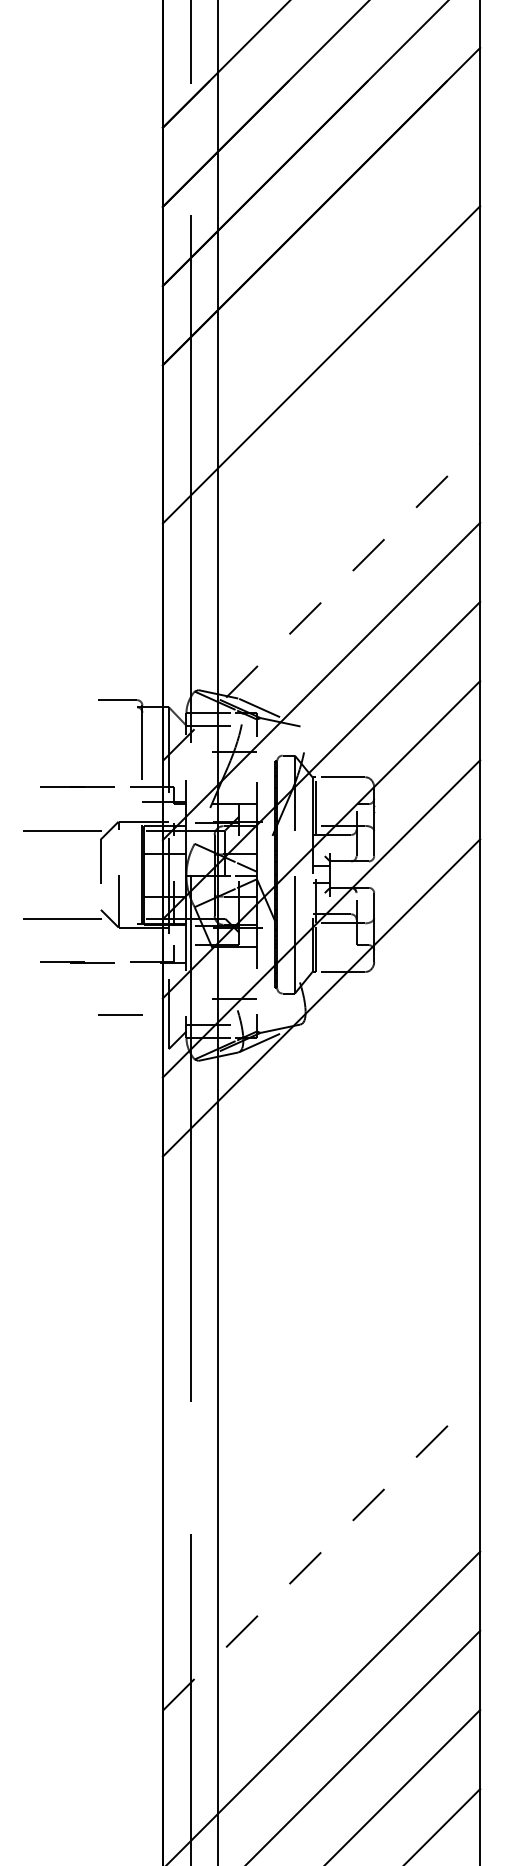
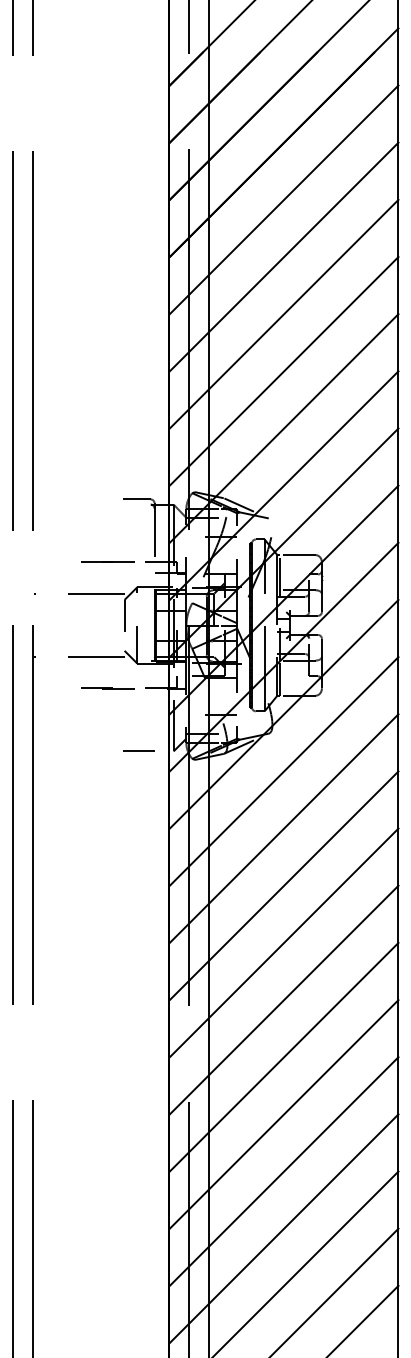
line: (320, 284) -> (283, 199), added
line: (320, 444) -> (283, 314), added
line: (320, 523) -> (283, 371), added
line: (322, 601) -> (284, 428), dashed -> solid
line: (120, 1013) -> (138, 750), moved
line: (320, 1076) -> (283, 771), added
line: (320, 1155) -> (283, 828), added
line: (320, 1234) -> (283, 885), added
line: (320, 1313) -> (283, 942), added
line: (320, 1392) -> (283, 999), added
line: (320, 1472) -> (283, 1057), added
line: (322, 1551) -> (284, 1114), dashed -> solid
line: (320, 1630) -> (283, 1171), added

